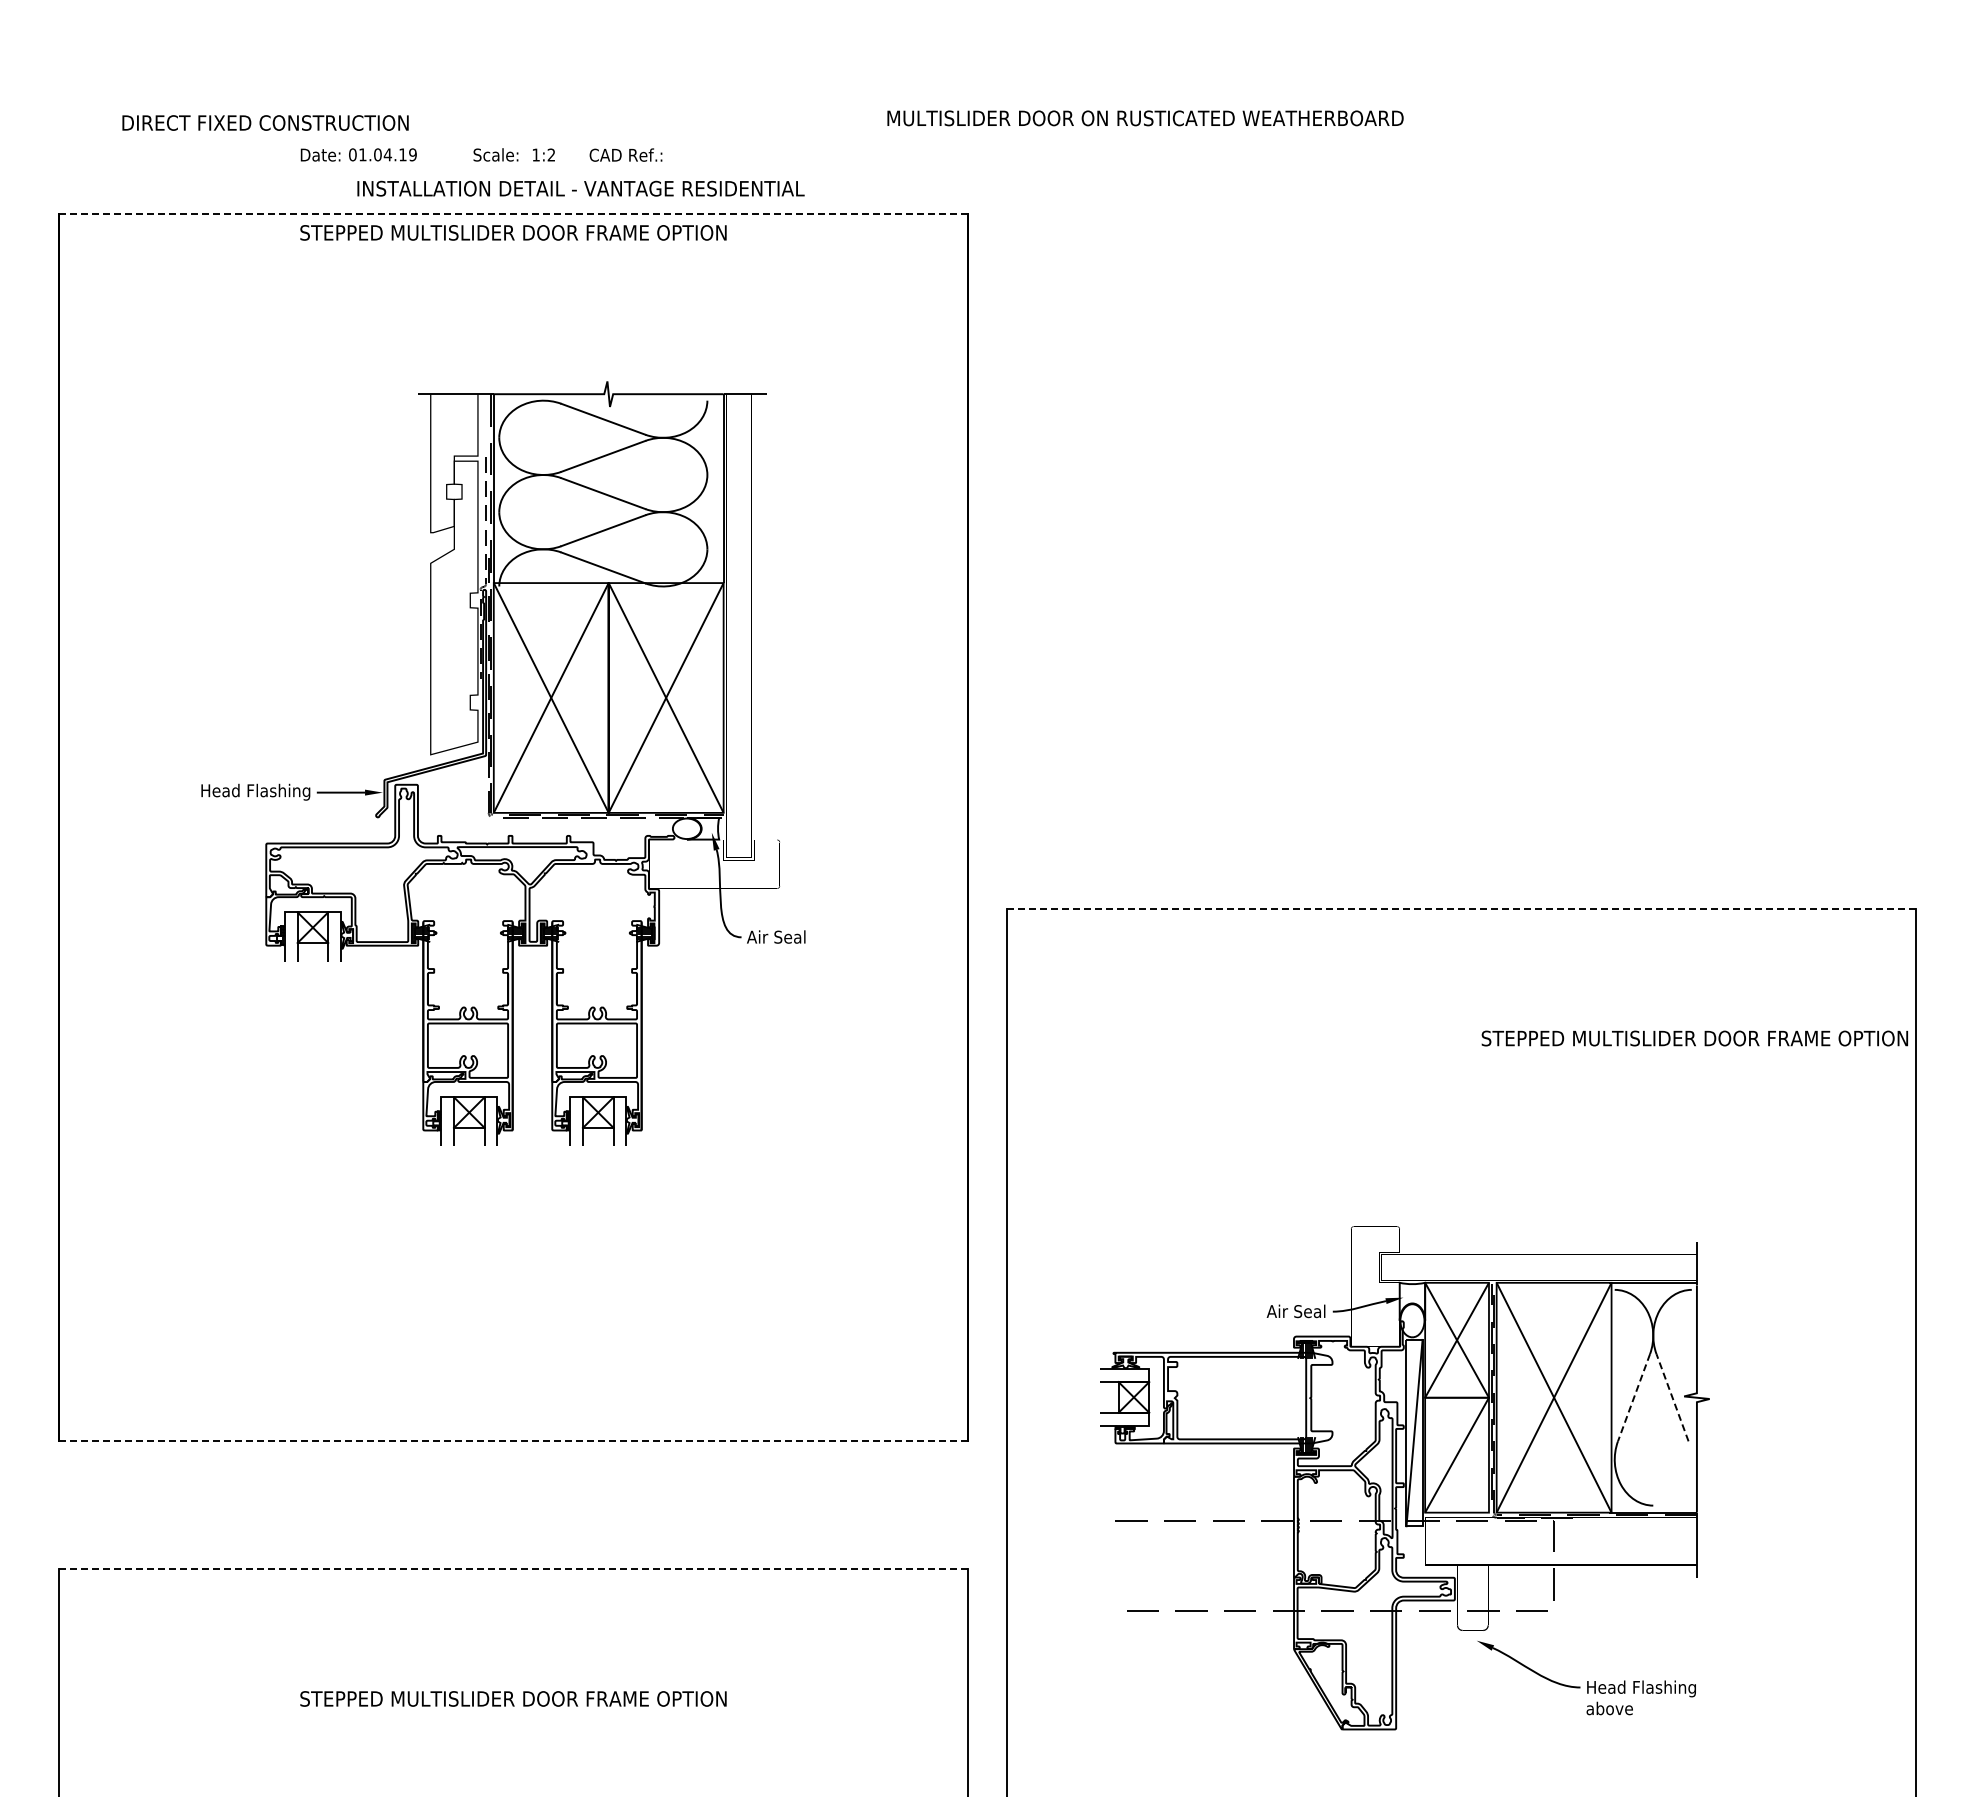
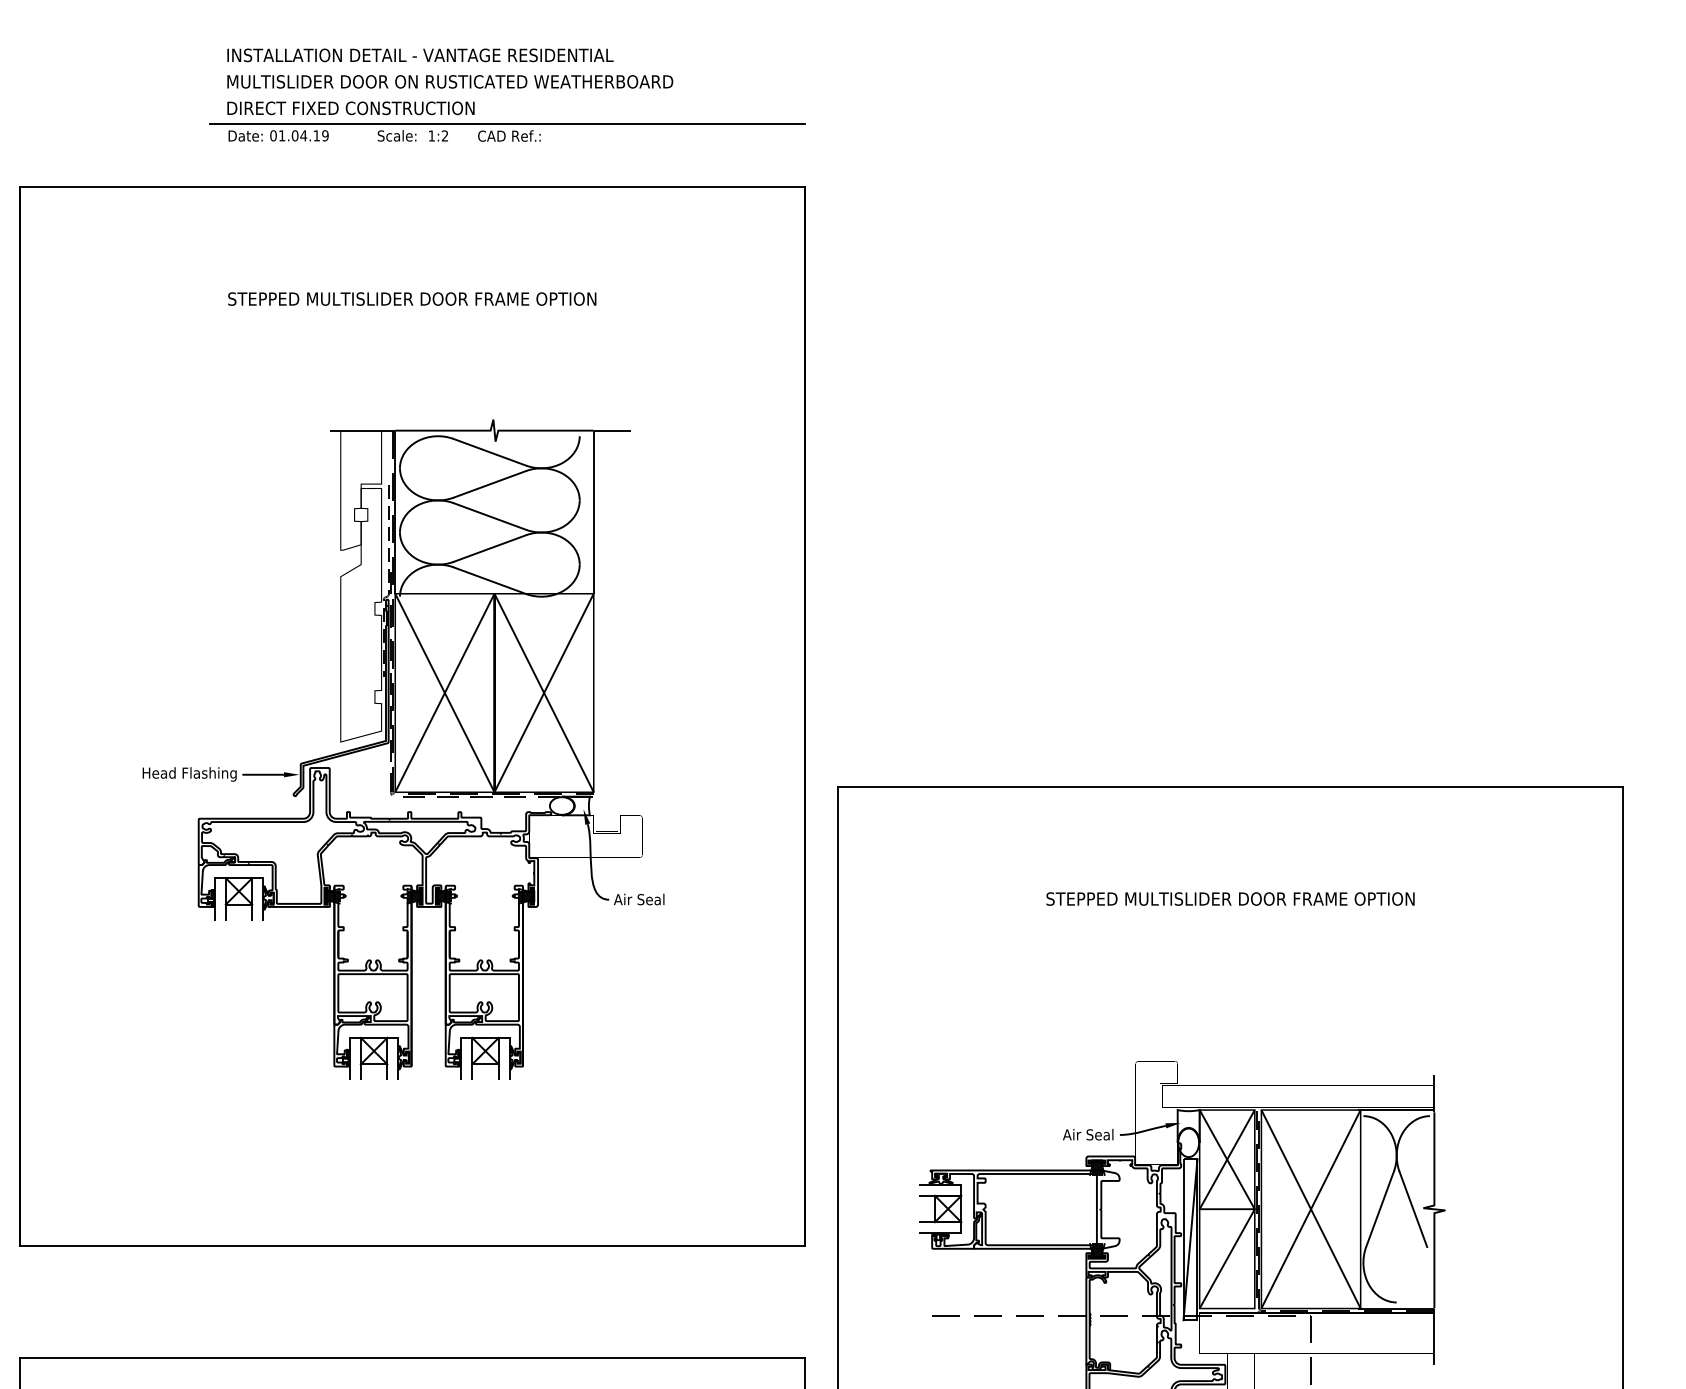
text: (1145, 118) -> (450, 81), moved
text: (265, 122) -> (350, 107), moved
line: (623, 141) -> (507, 124), added
text: (580, 188) -> (420, 55), moved
line: (513, 214) -> (412, 187), dashed -> solid
text: (513, 232) -> (412, 298), moved
part: (503, 763) -> (403, 749), moved
line: (1461, 908) -> (1231, 786), dashed -> solid
text: (1694, 1038) -> (1230, 899), moved
line: (1672, 1397) -> (1413, 1209), dashed -> solid
line: (1633, 1398) -> (1379, 1209), dashed -> solid
line: (513, 1440) -> (412, 1246), dashed -> solid
line: (513, 1569) -> (412, 1357), dashed -> solid

